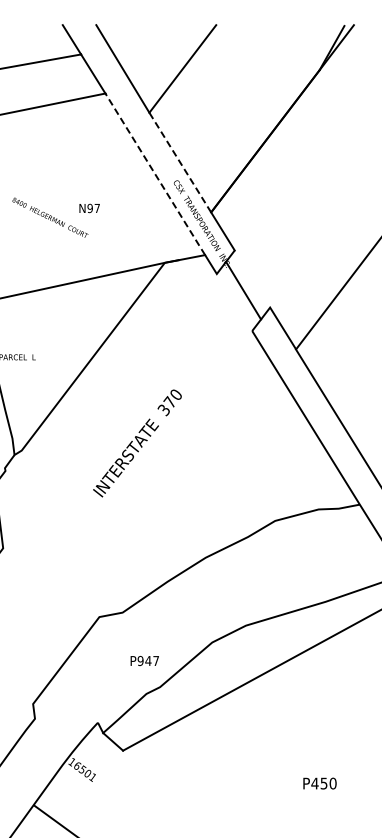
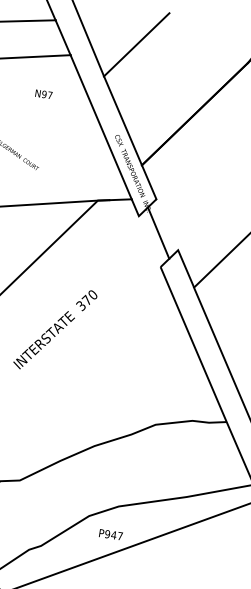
line: (180, 162) -> (123, 120), dashed -> solid
line: (155, 174) -> (101, 127), dashed -> solid
text: (89, 208) -> (43, 94), moved
text: (137, 443) -> (55, 329), moved
text: (144, 660) -> (110, 534), moved

